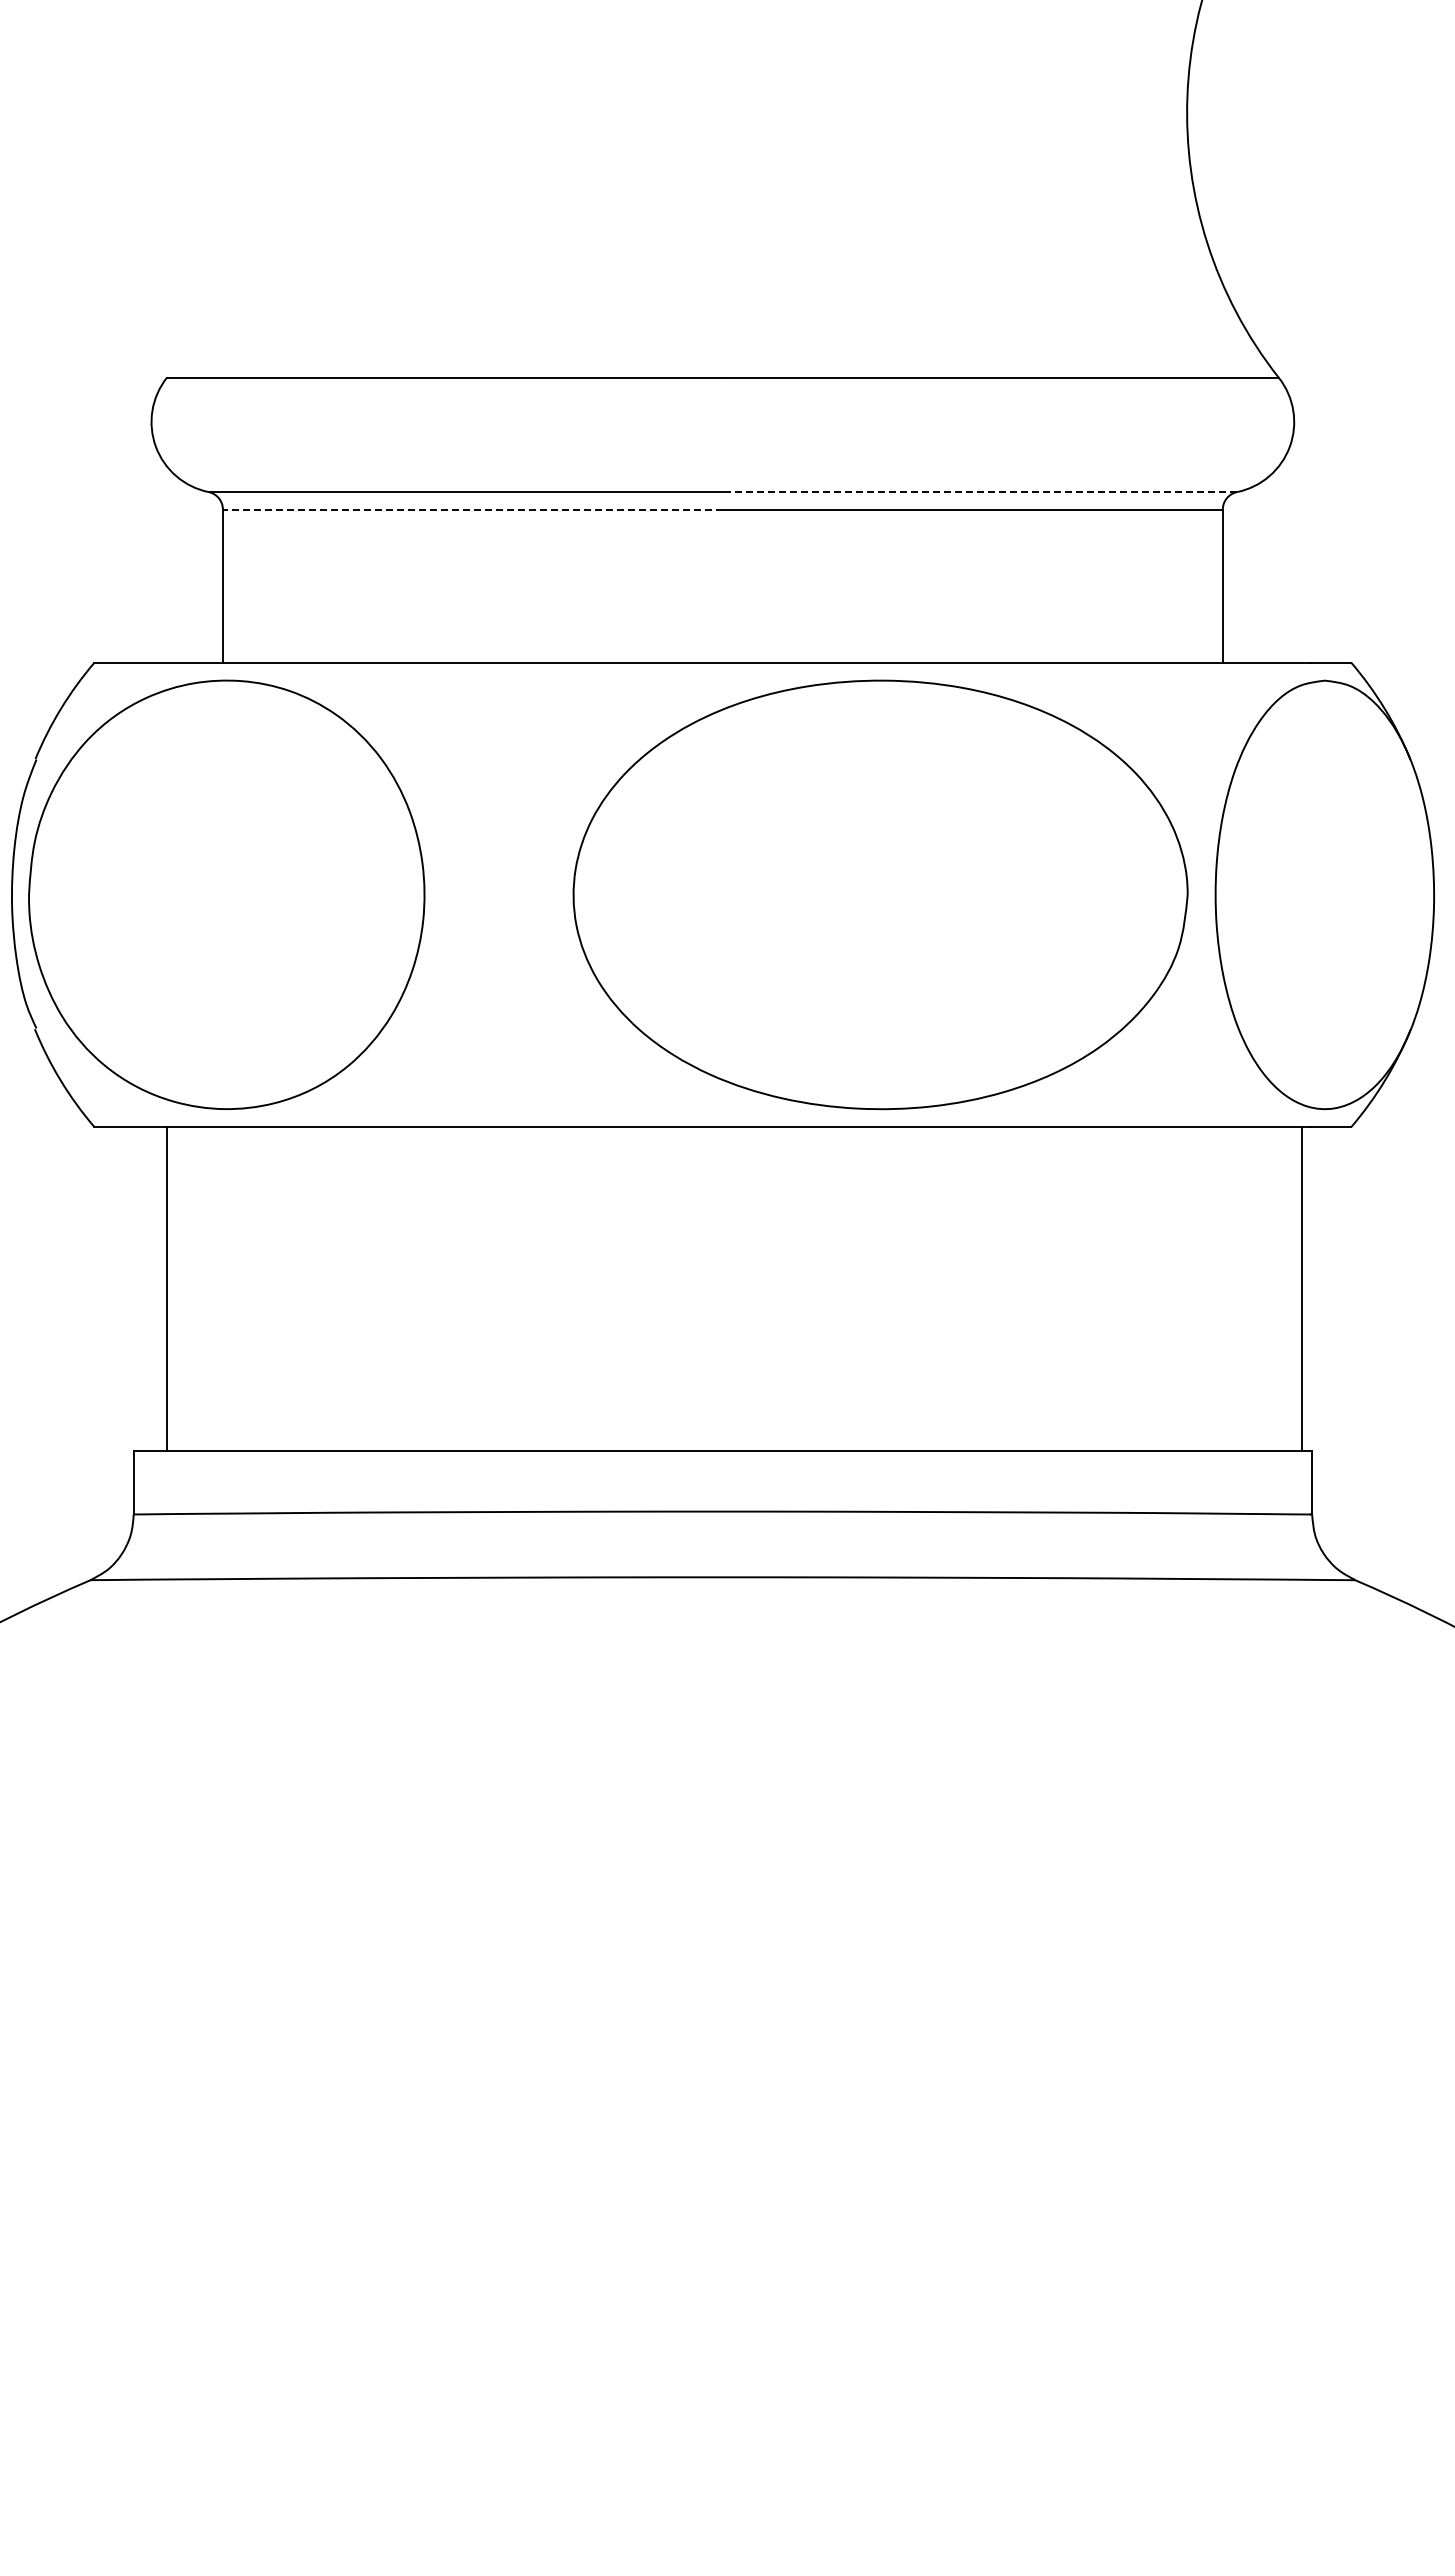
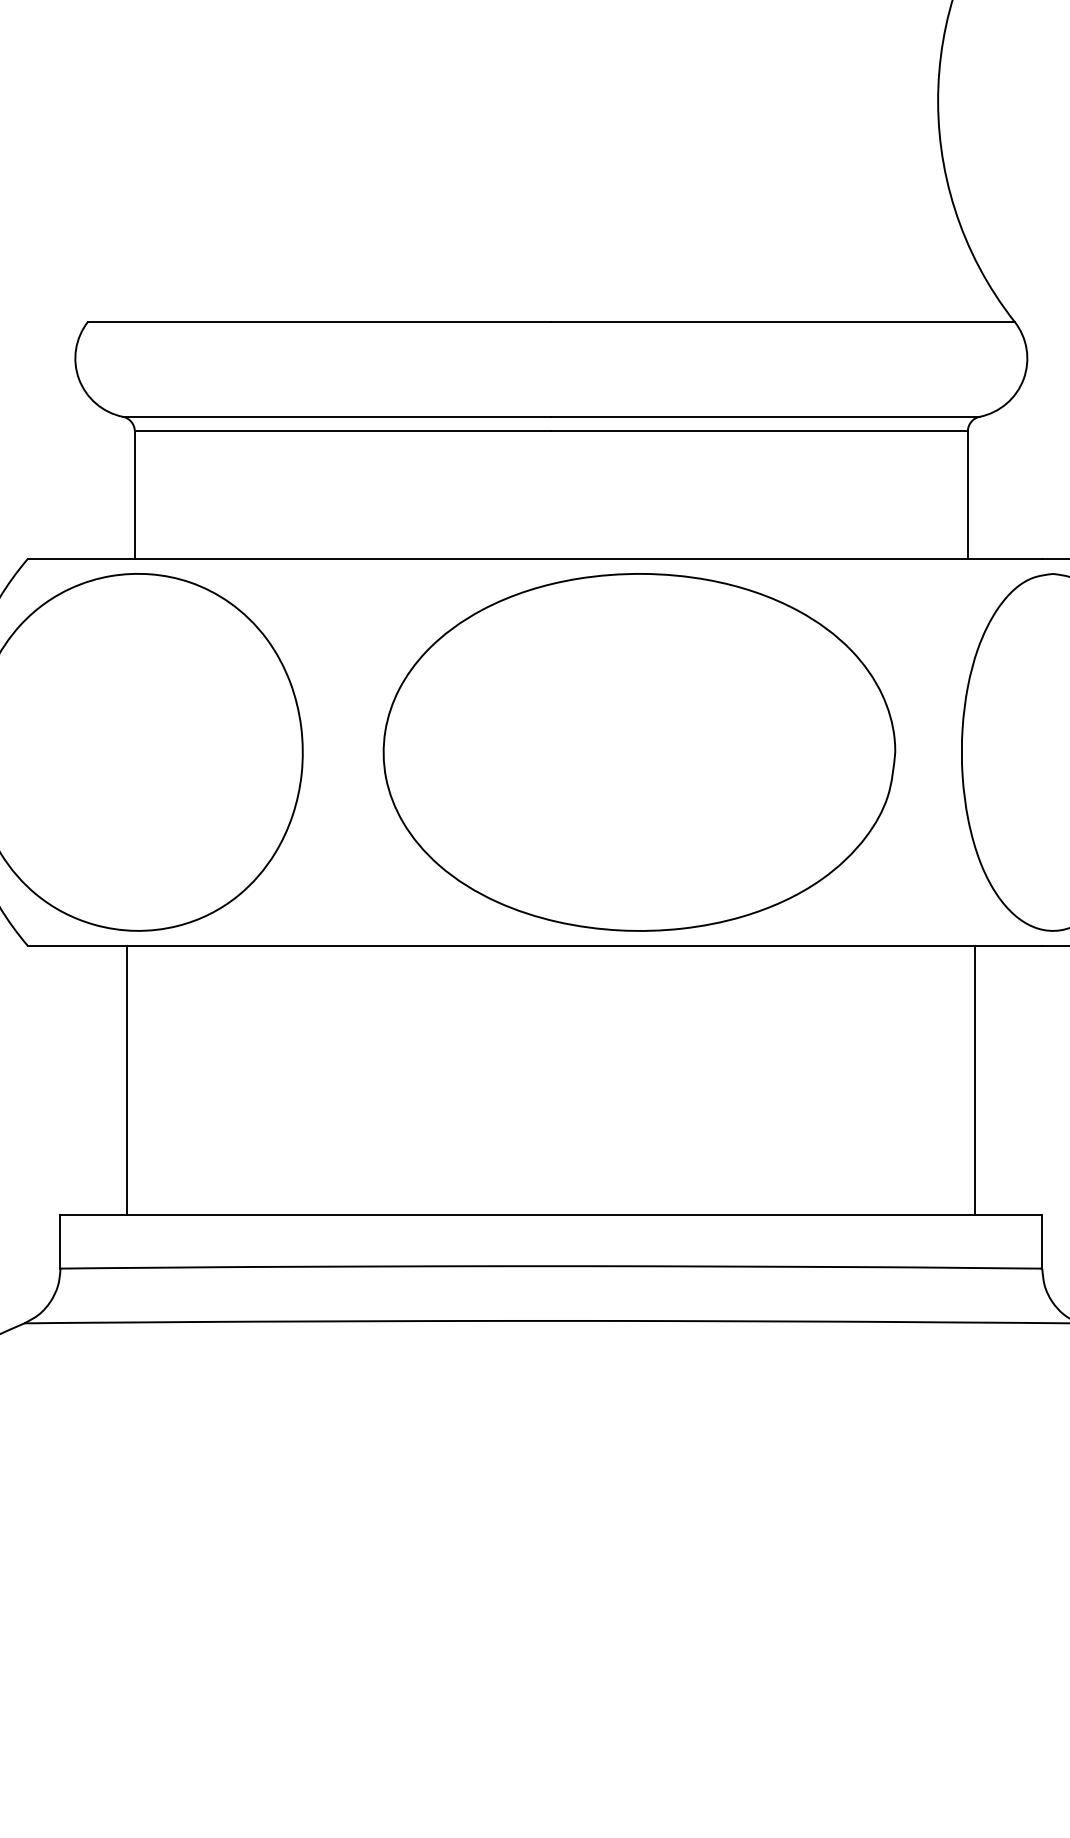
line: (979, 492) -> (765, 417), dashed -> solid
line: (472, 509) -> (342, 431), dashed -> solid
part: (880, 894) -> (639, 752), moved
line: (167, 1288) -> (127, 1080), moved
line: (1301, 1288) -> (975, 1080), moved

